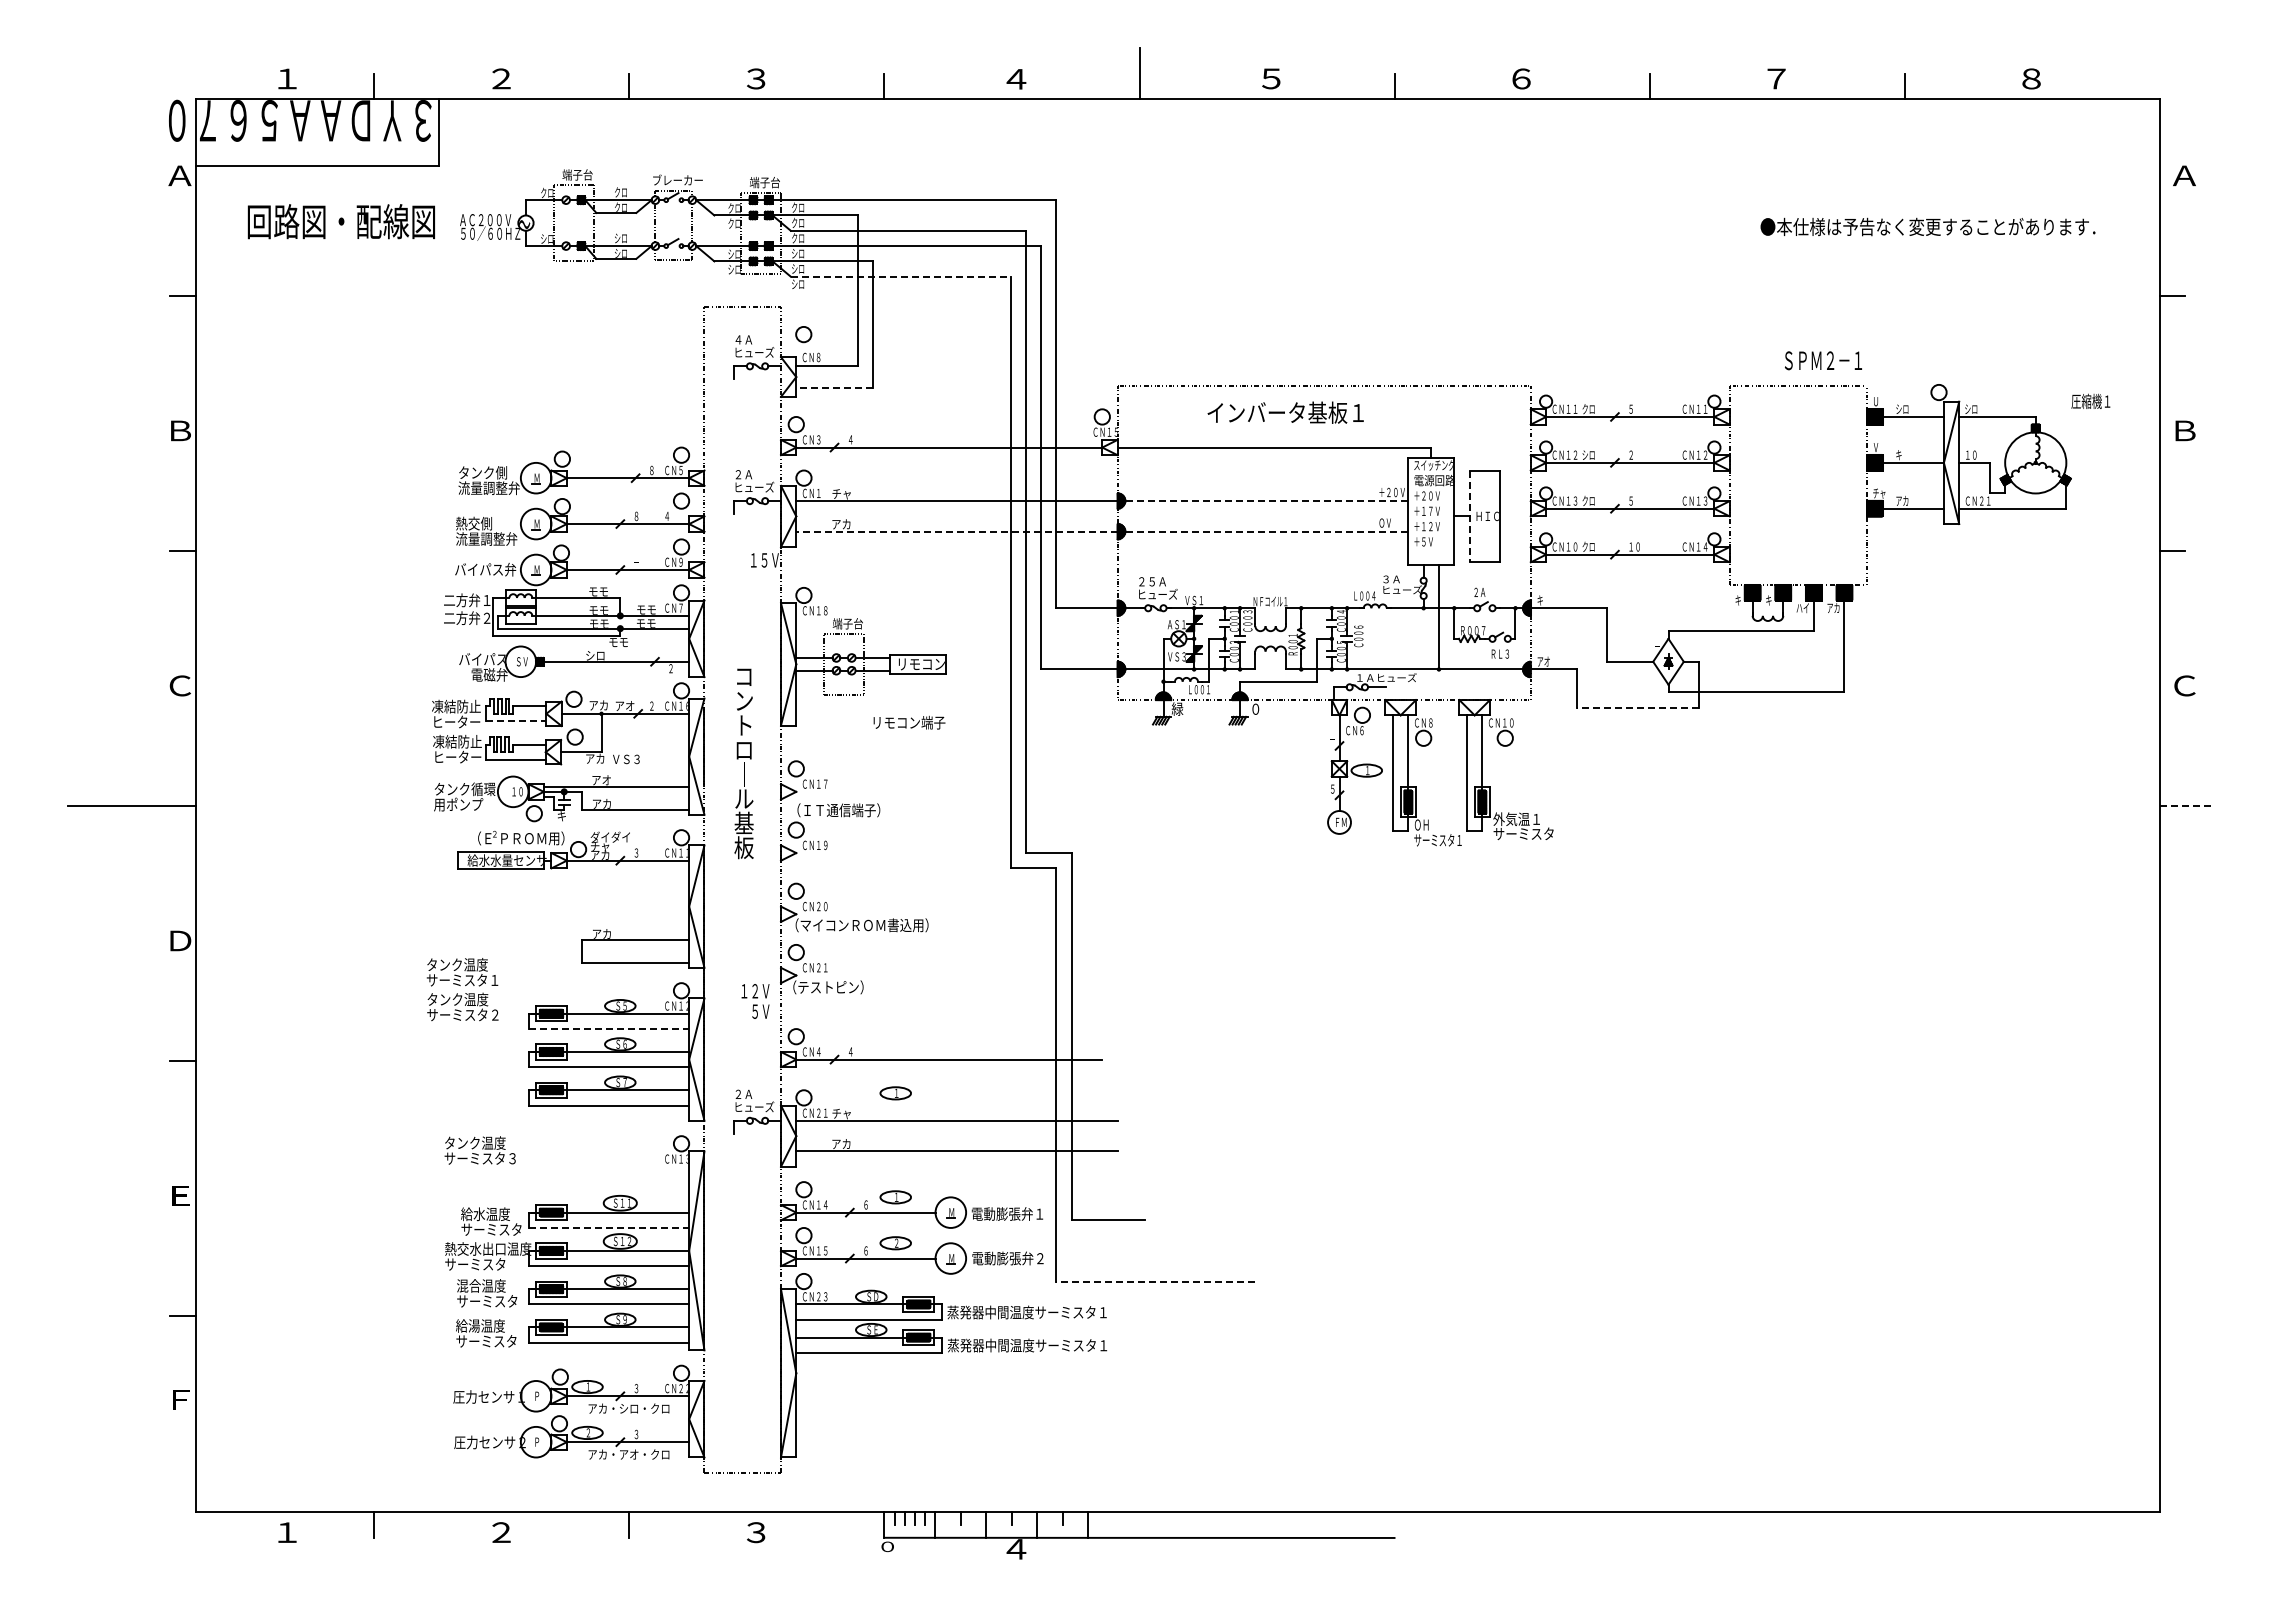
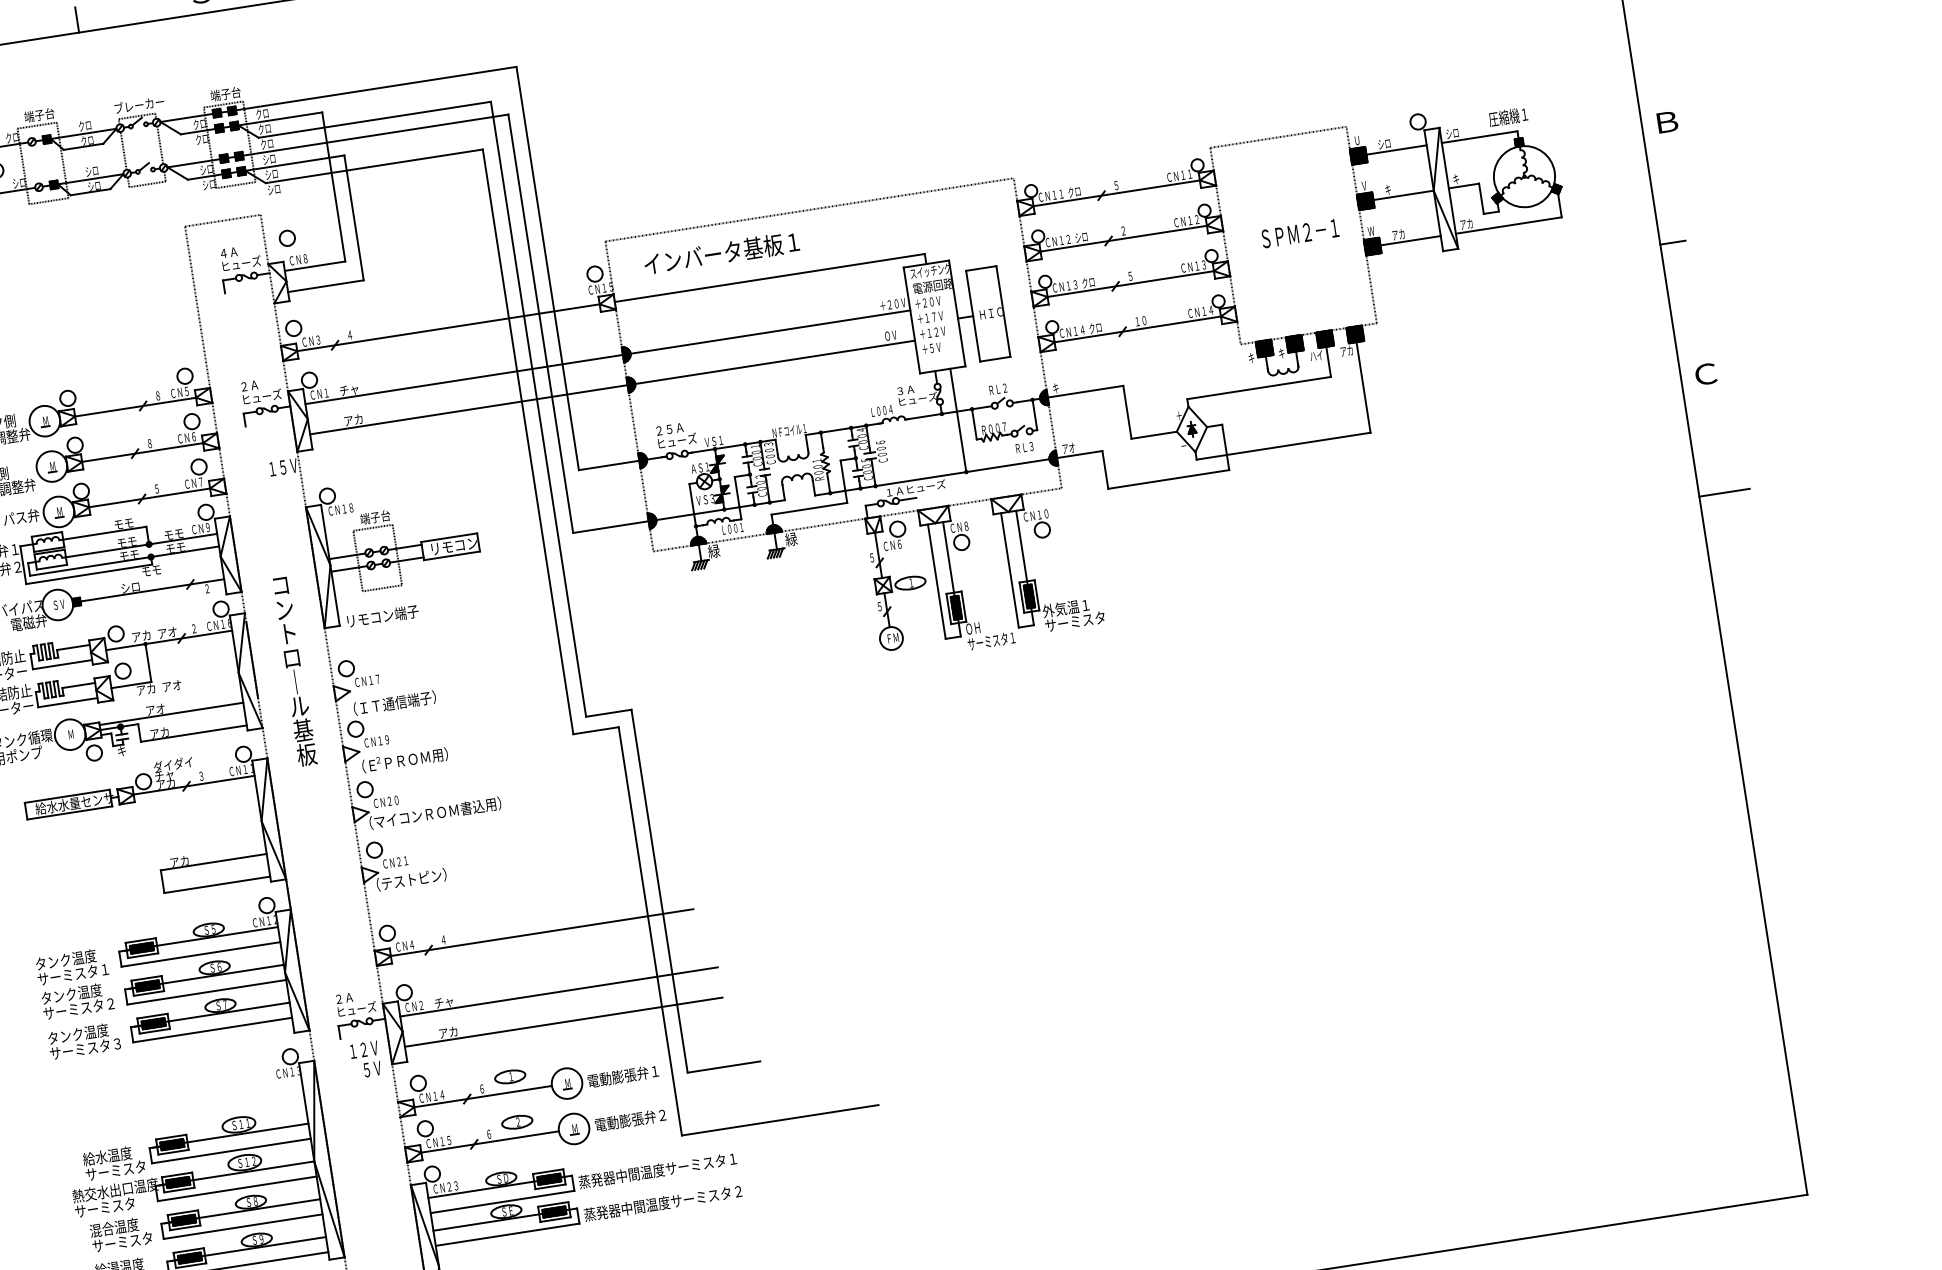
line: (900, 276) -> (374, 166), dashed -> solid
text: (1823, 360) -> (1300, 233), moved
line: (834, 387) -> (325, 285), dashed -> solid
text: (2090, 400) -> (1507, 116), moved
text: (1285, 412) -> (721, 253), moved
text: (1970, 455) -> (1458, 179), １０ -> キ
text: (1878, 493) -> (1373, 230), チャ -> Ｗ
text: (1977, 500) -> (1472, 222), ＣＮ２１ -> アカ
line: (1266, 501) -> (770, 332), dashed -> solid
text: (673, 516) -> (186, 438), ４ -> ＣＮ６
line: (1469, 516) -> (973, 316), dashed -> solid
line: (956, 531) -> (468, 409), dashed -> solid
line: (1266, 531) -> (774, 362), dashed -> solid
text: (1575, 546) -> (1082, 329), ＣＮ１０ -> ＣＮ１４
text: (636, 561) -> (156, 488), － -> ５
text: (680, 561) -> (200, 481), ＣＮ９ -> ＣＮ７
text: (1482, 591) -> (997, 388), ２Ａ -> ＲＬ２
text: (680, 607) -> (207, 526), ＣＮ７ -> ＣＮ９
line: (1637, 707) -> (1168, 479), dashed -> solid
text: (1255, 708) -> (790, 538), ０ -> 緑
line: (516, 721) -> (62, 664), dashed -> solid
text: (909, 722) -> (383, 616), moved
text: (1332, 739) -> (871, 557), － -> ５
text: (625, 759) -> (176, 685), ＶＳ３ -> アオ
text: (516, 791) -> (73, 733), １０ -> Ｍ
line: (2185, 805) -> (1724, 492), dashed -> solid
text: (521, 837) -> (405, 759), moved
text: (462, 989) -> (74, 983), moved
text: (755, 1001) -> (365, 1059), moved
line: (609, 1029) -> (201, 954), dashed -> solid
part: (895, 1093) -> (494, 974), removed
text: (825, 1112) -> (427, 1003), ＣＮ２１ -> ＣＮ２
text: (479, 1150) -> (83, 1040), moved
line: (609, 1227) -> (231, 1150), dashed -> solid
line: (1155, 1281) -> (779, 1120), dashed -> solid
text: (1103, 1345) -> (738, 1191), 蒸発器中間温度サーミスタ１ -> 蒸発器中間温度サーミスタ２

